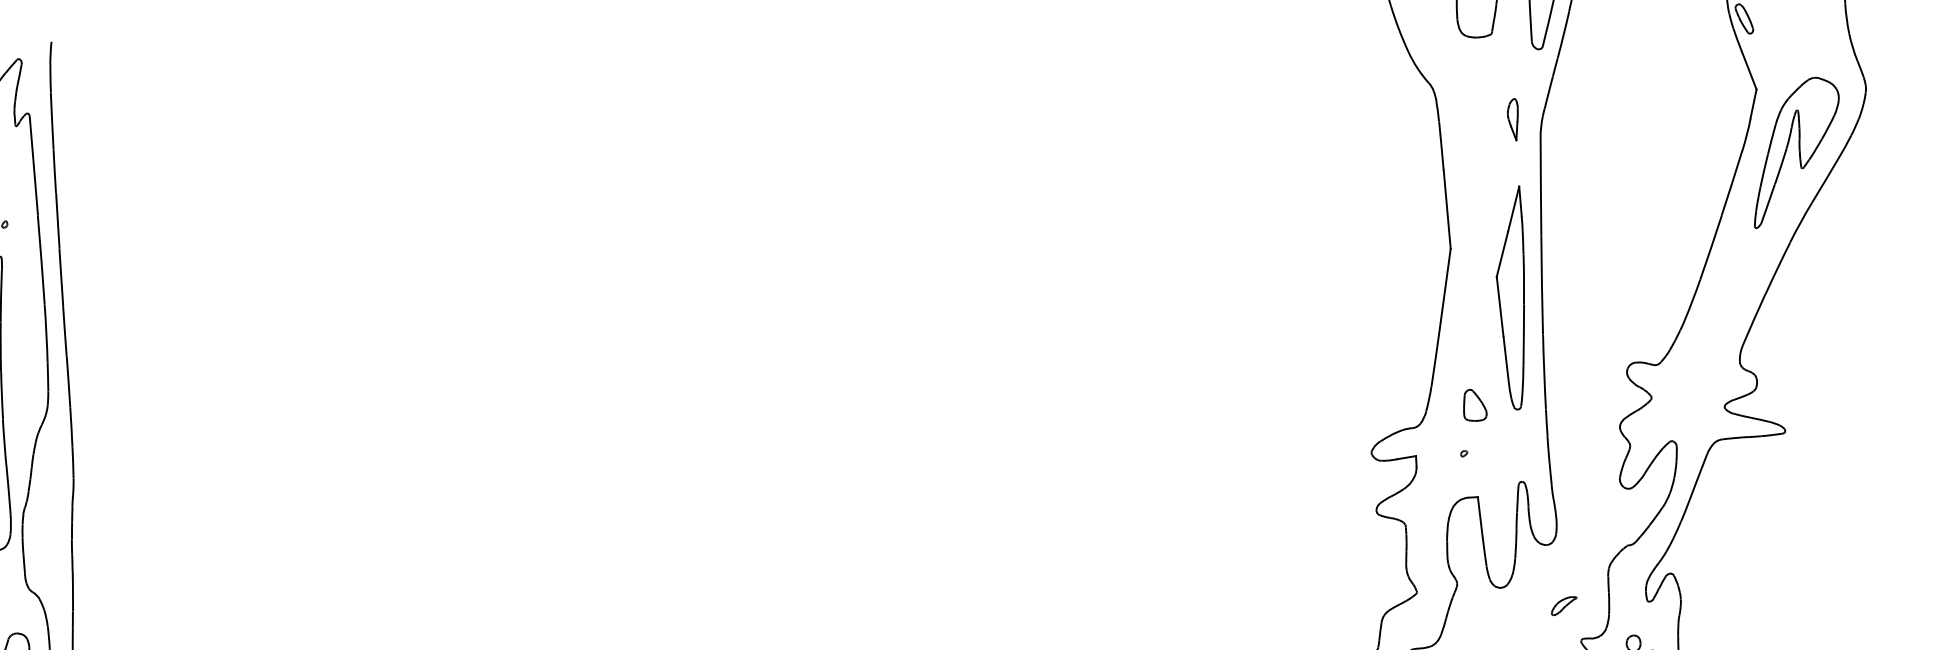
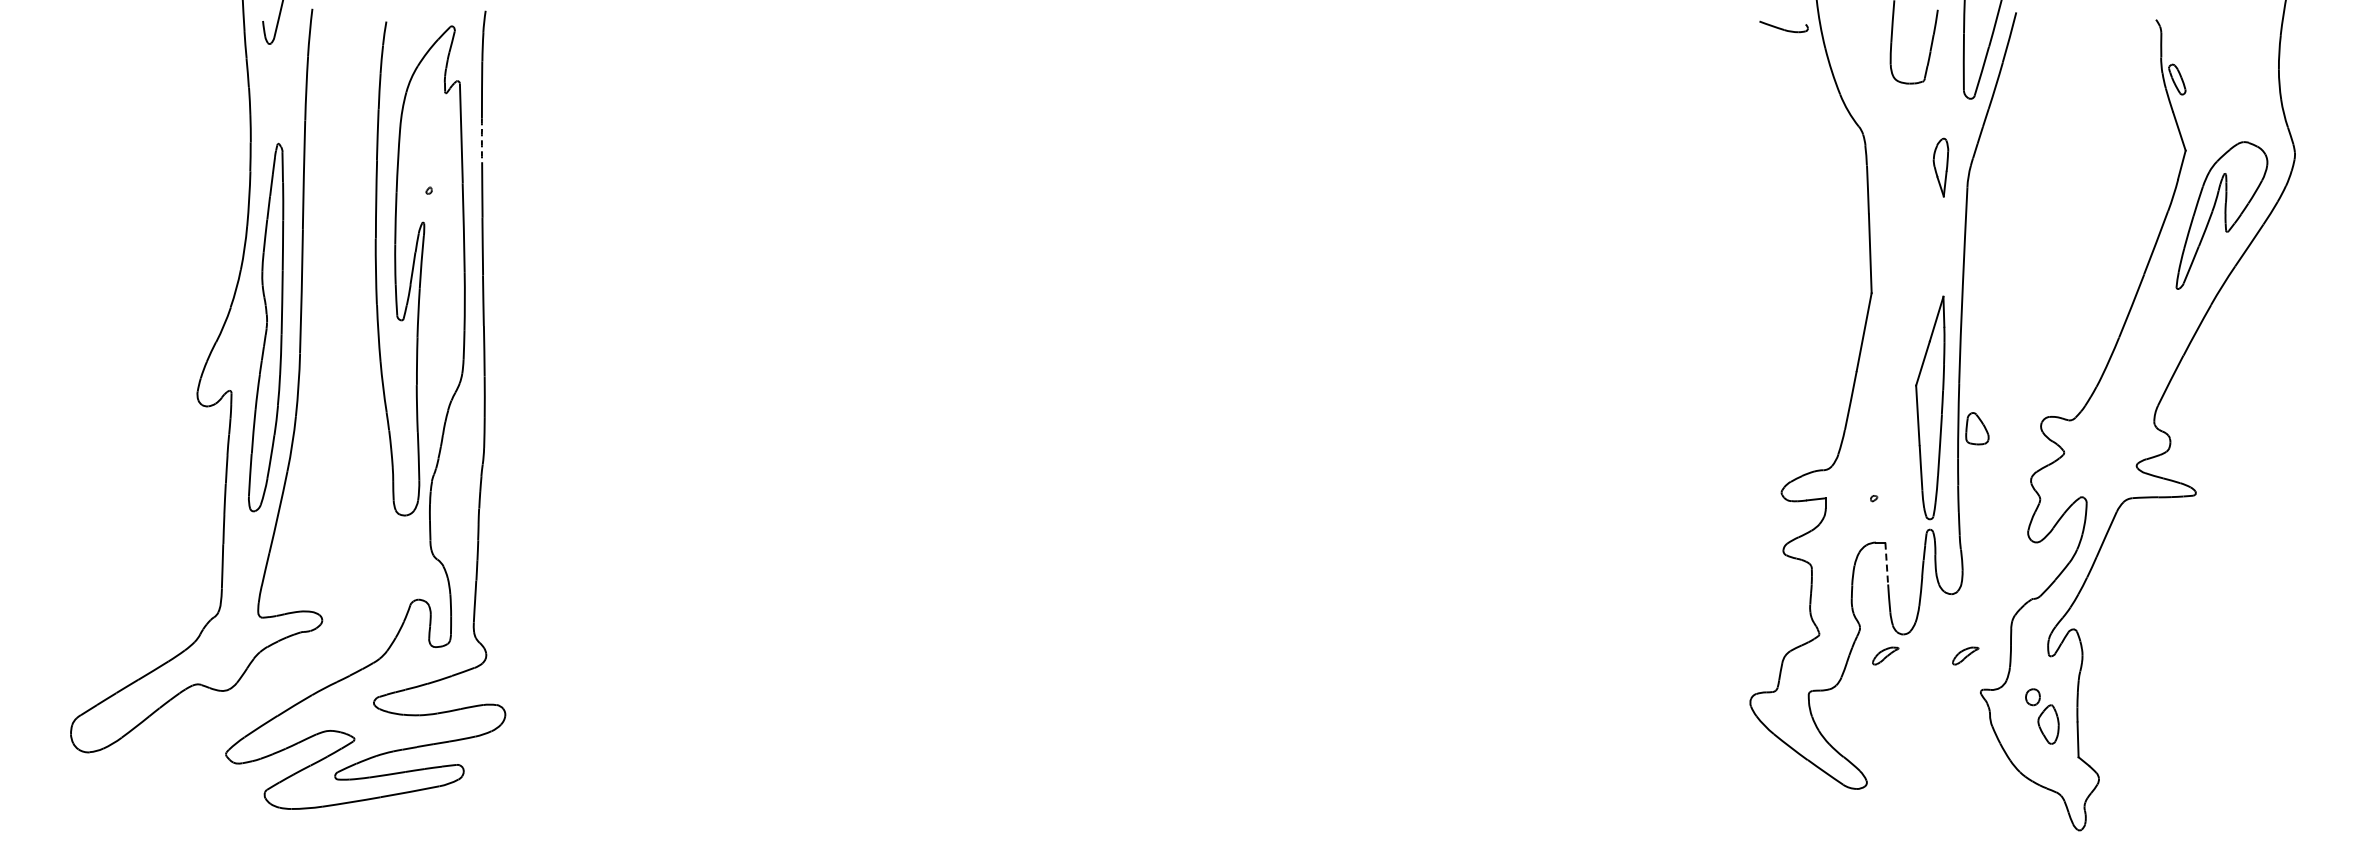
part: (1513, 119) -> (1941, 167), size x1.4
arc: (54, 171) -> (481, 140), solid -> dashed
part: (1512, 297) -> (1930, 407), moved
part: (1475, 405) -> (1977, 428), moved
line: (1480, 518) -> (1886, 564), solid -> dashed
part: (1484, 609) -> (1885, 655), added

